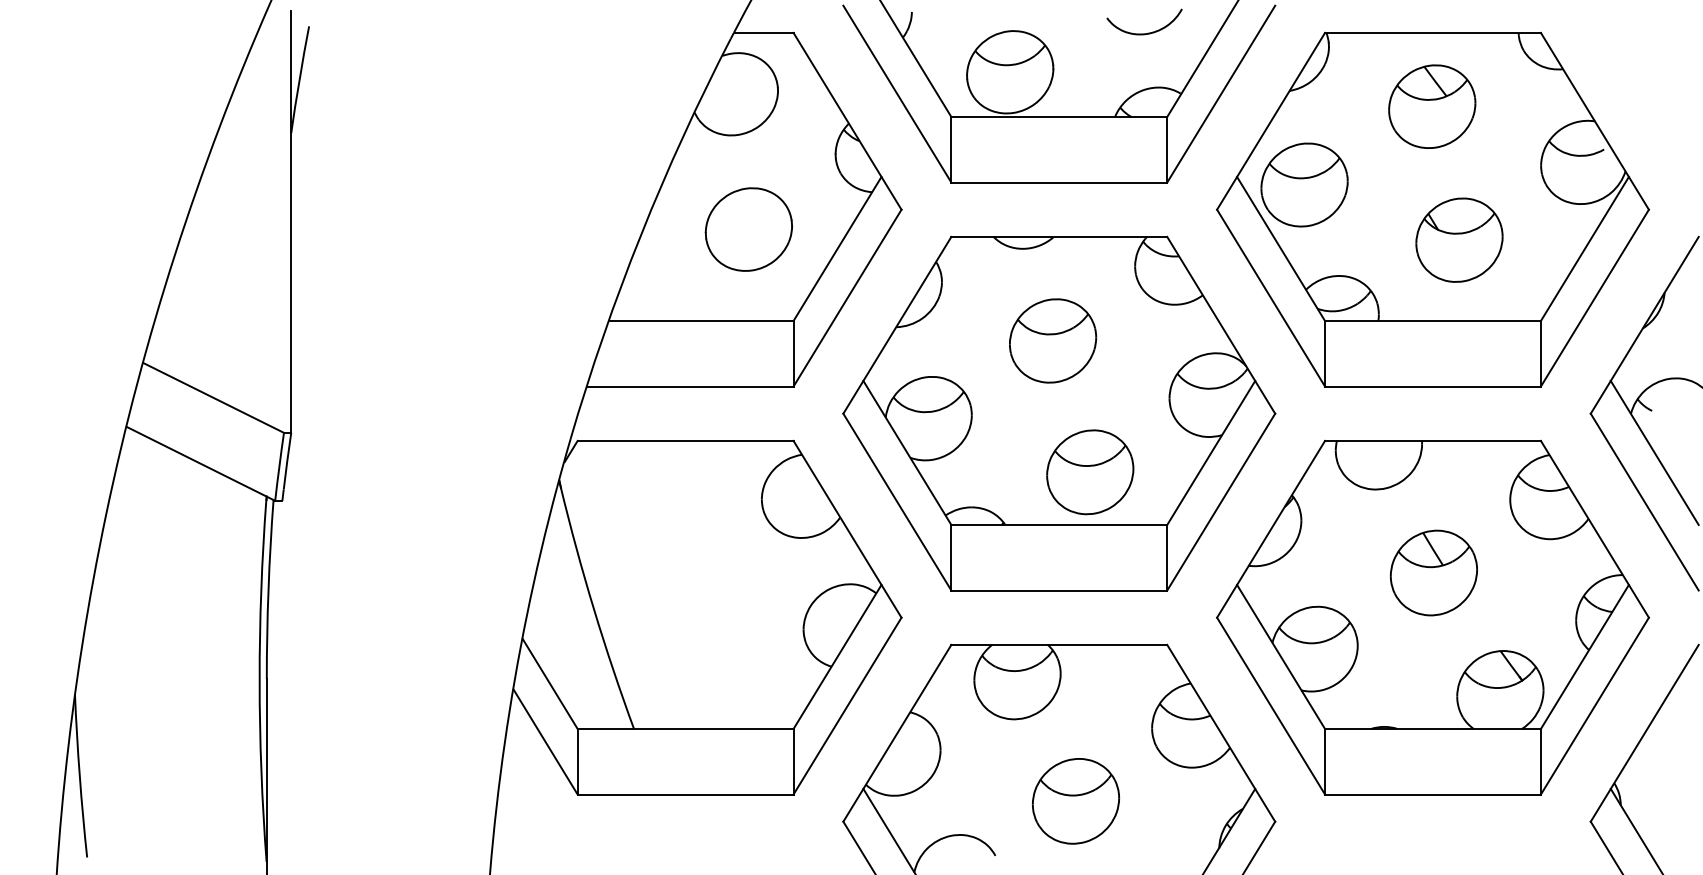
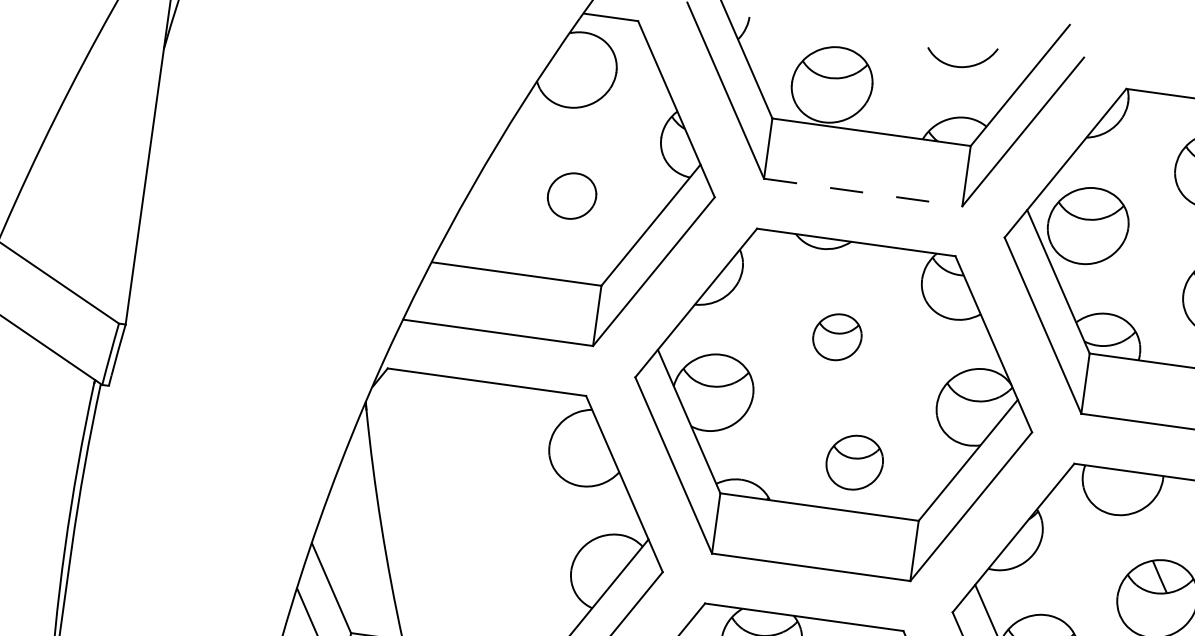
line: (1059, 182) -> (863, 192), solid -> dashed
part: (748, 229) -> (571, 196), size x0.6
part: (1053, 340) -> (837, 336), size x0.6
part: (1090, 472) -> (854, 462), size x0.7

